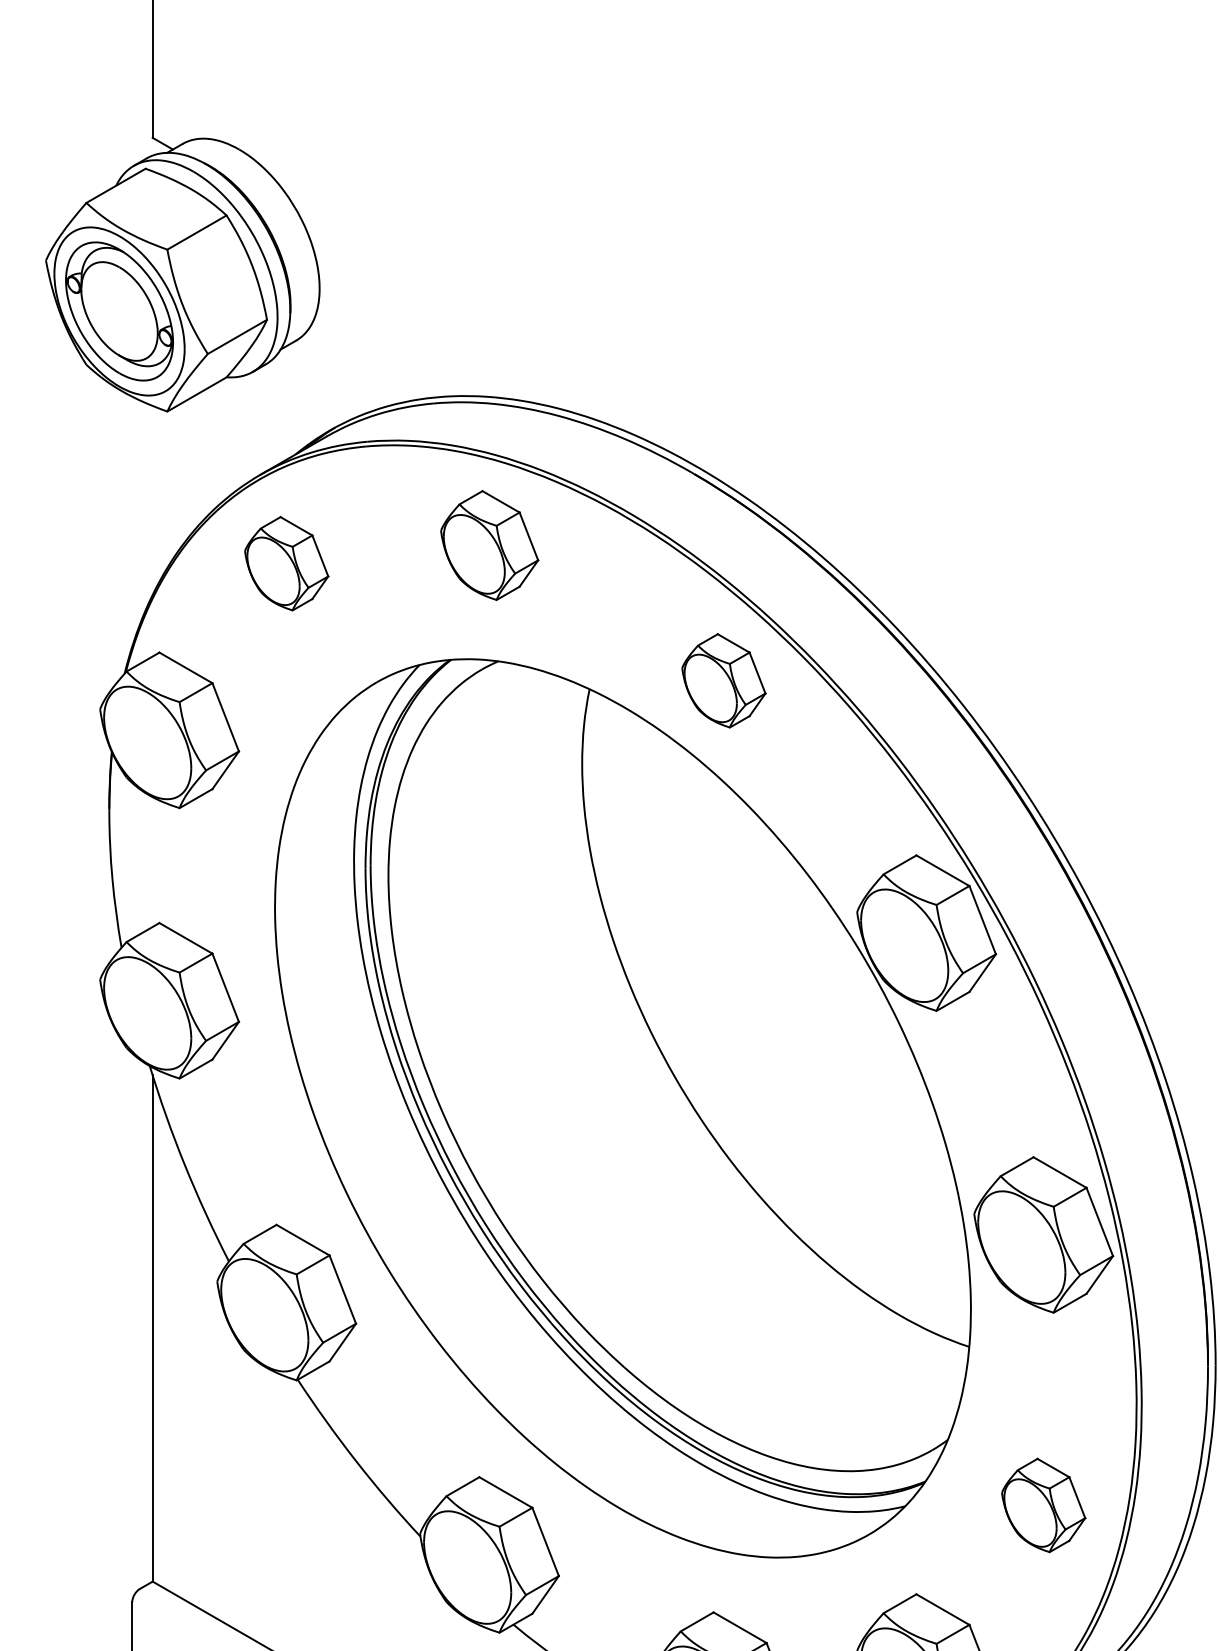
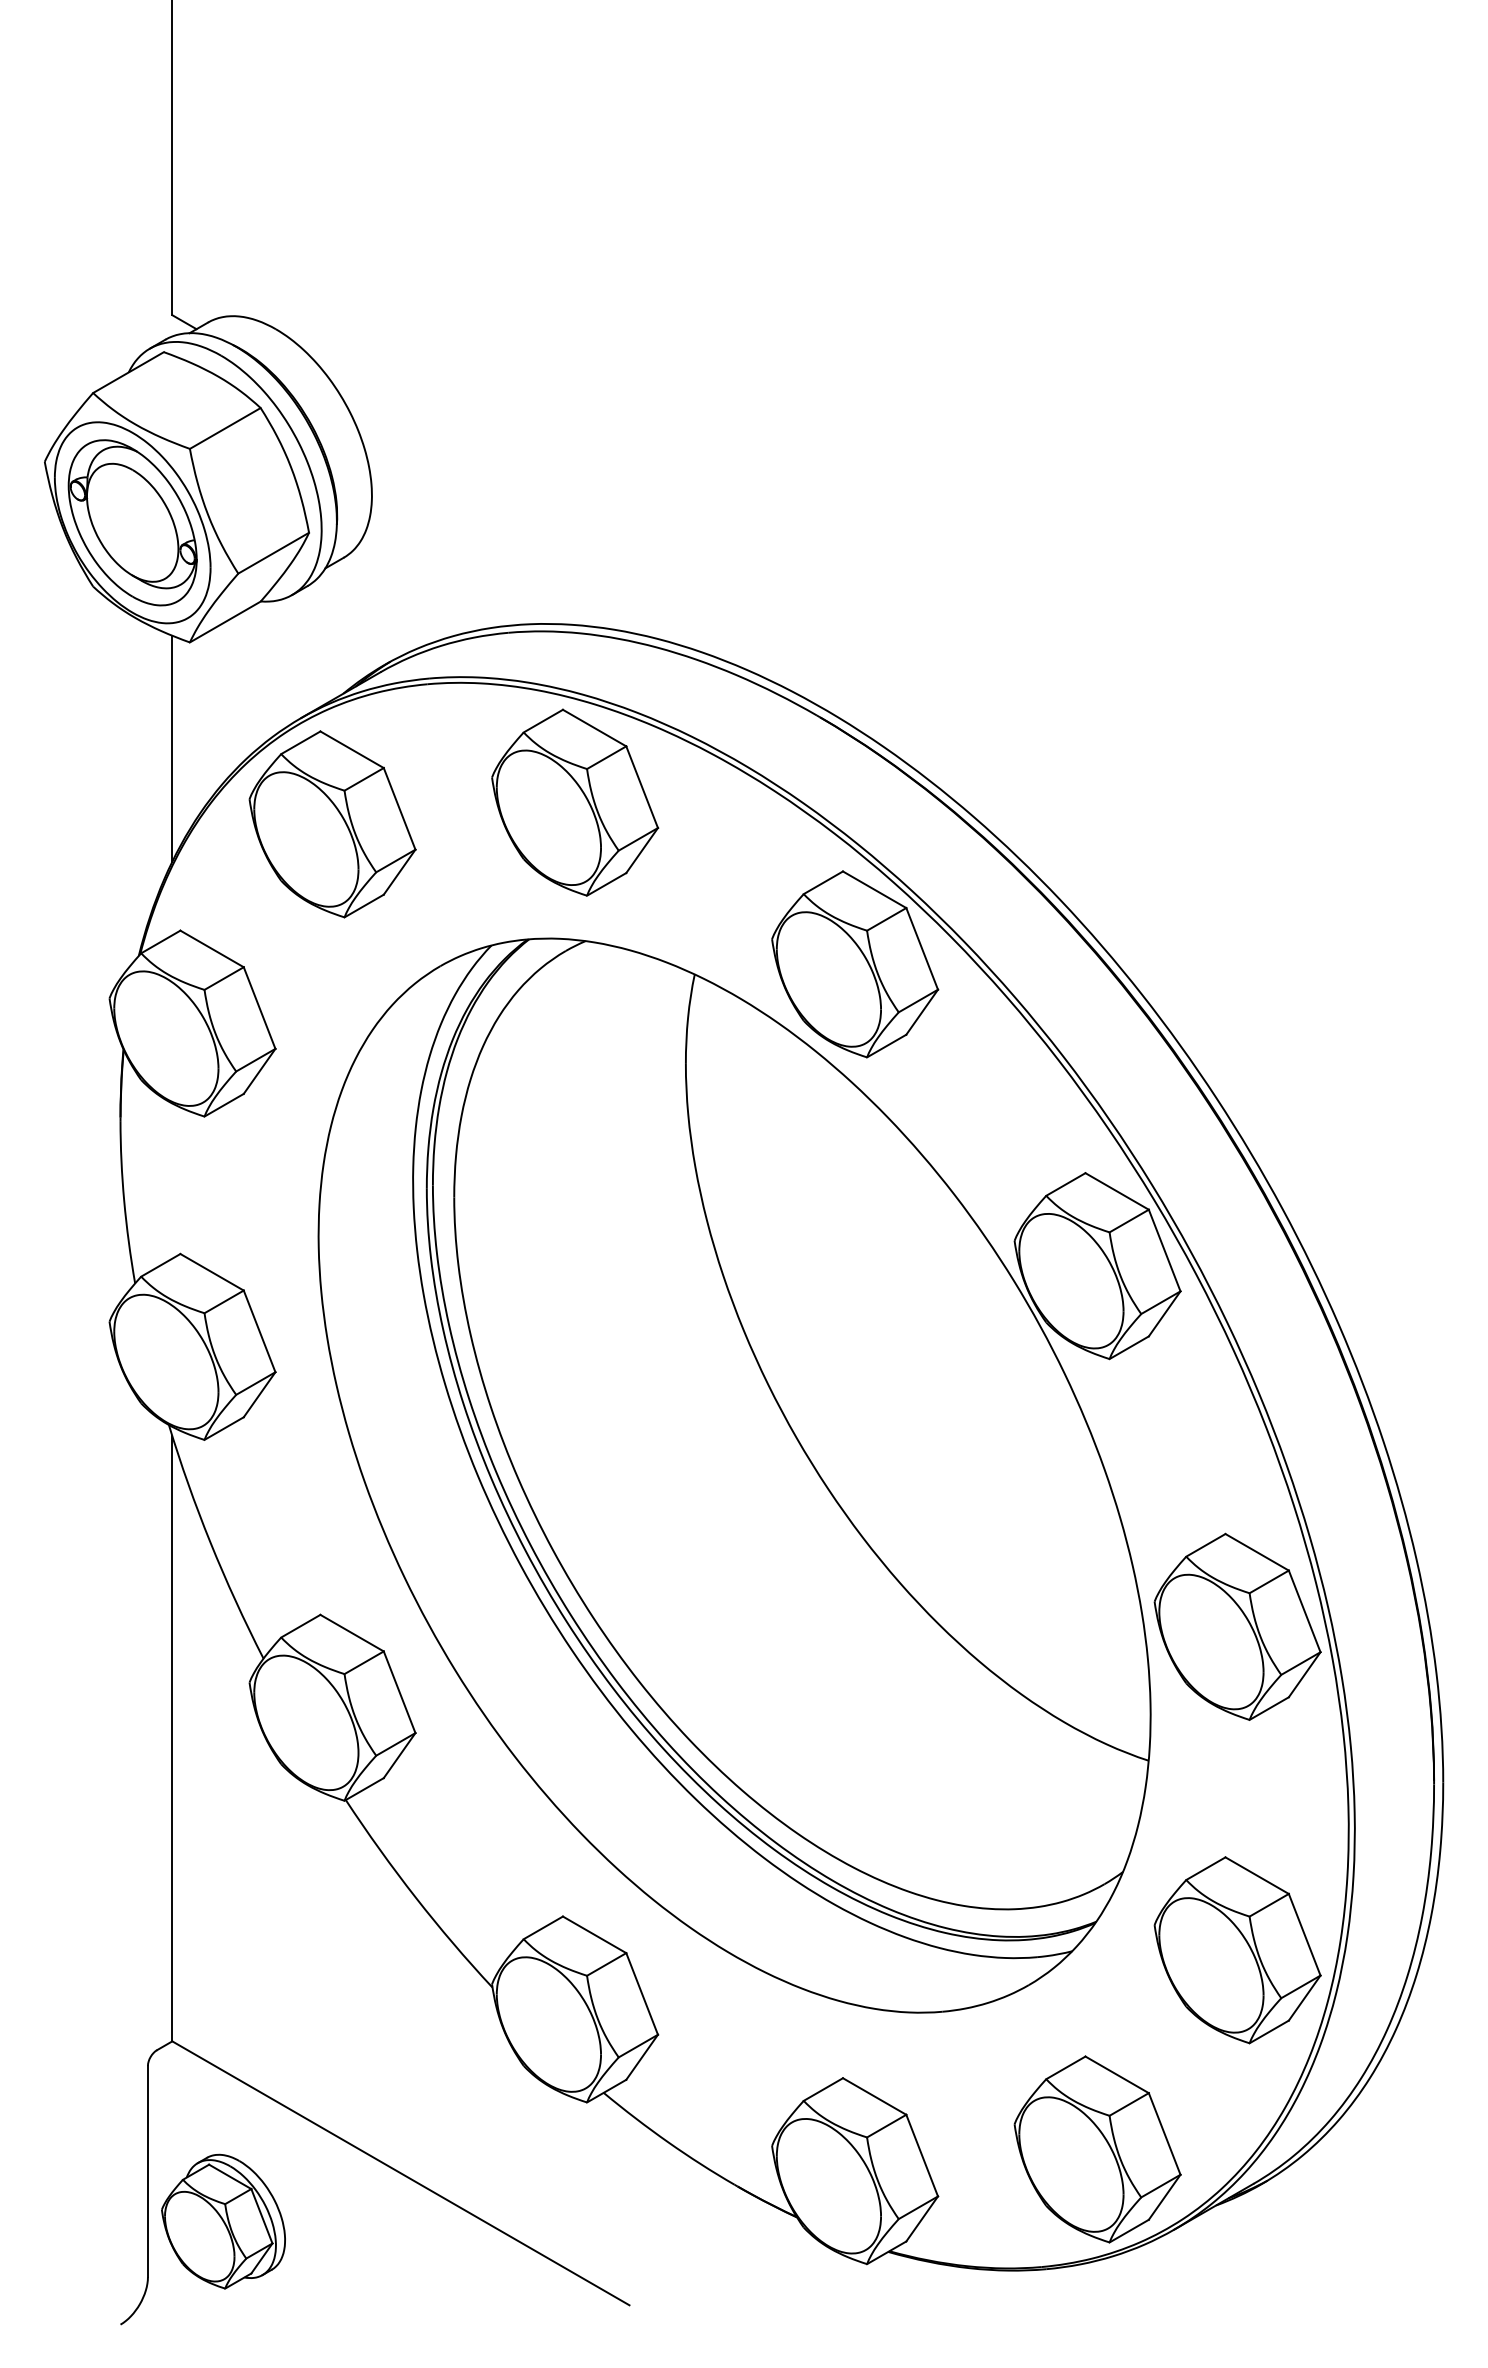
line: (152, 500) -> (172, 748), added
part: (489, 545) -> (575, 802), size x1.43
part: (286, 563) -> (332, 824), size x1.67
part: (724, 680) -> (855, 964), size x1.67
part: (1043, 1505) -> (1237, 1950), size x1.67

